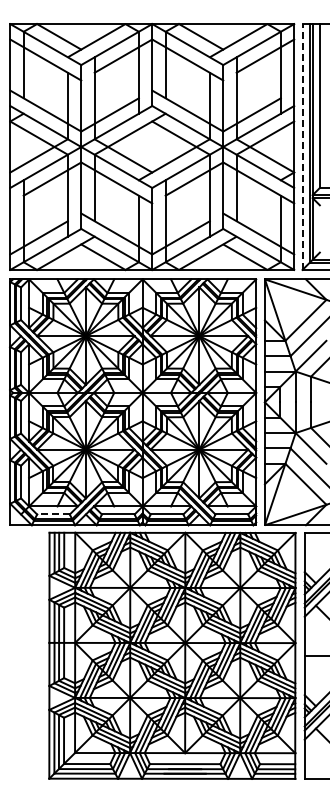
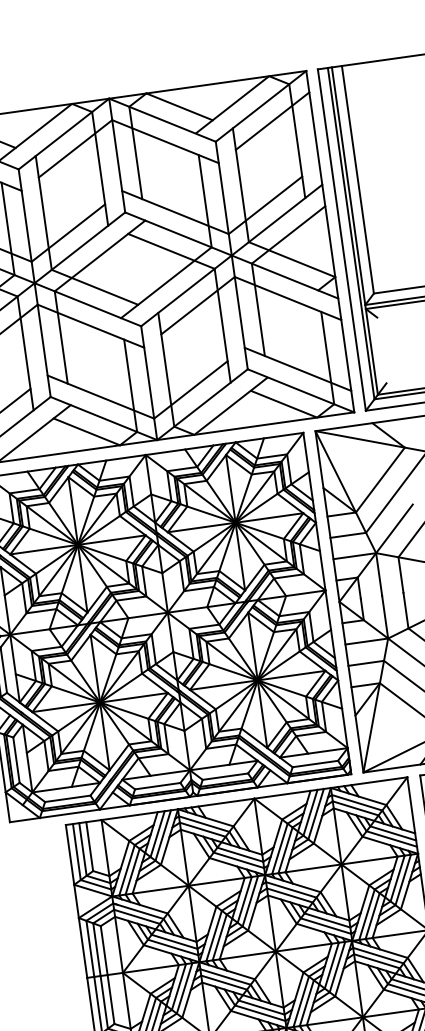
line: (302, 147) -> (341, 240), dashed -> solid
line: (52, 514) -> (66, 799), dashed -> solid

